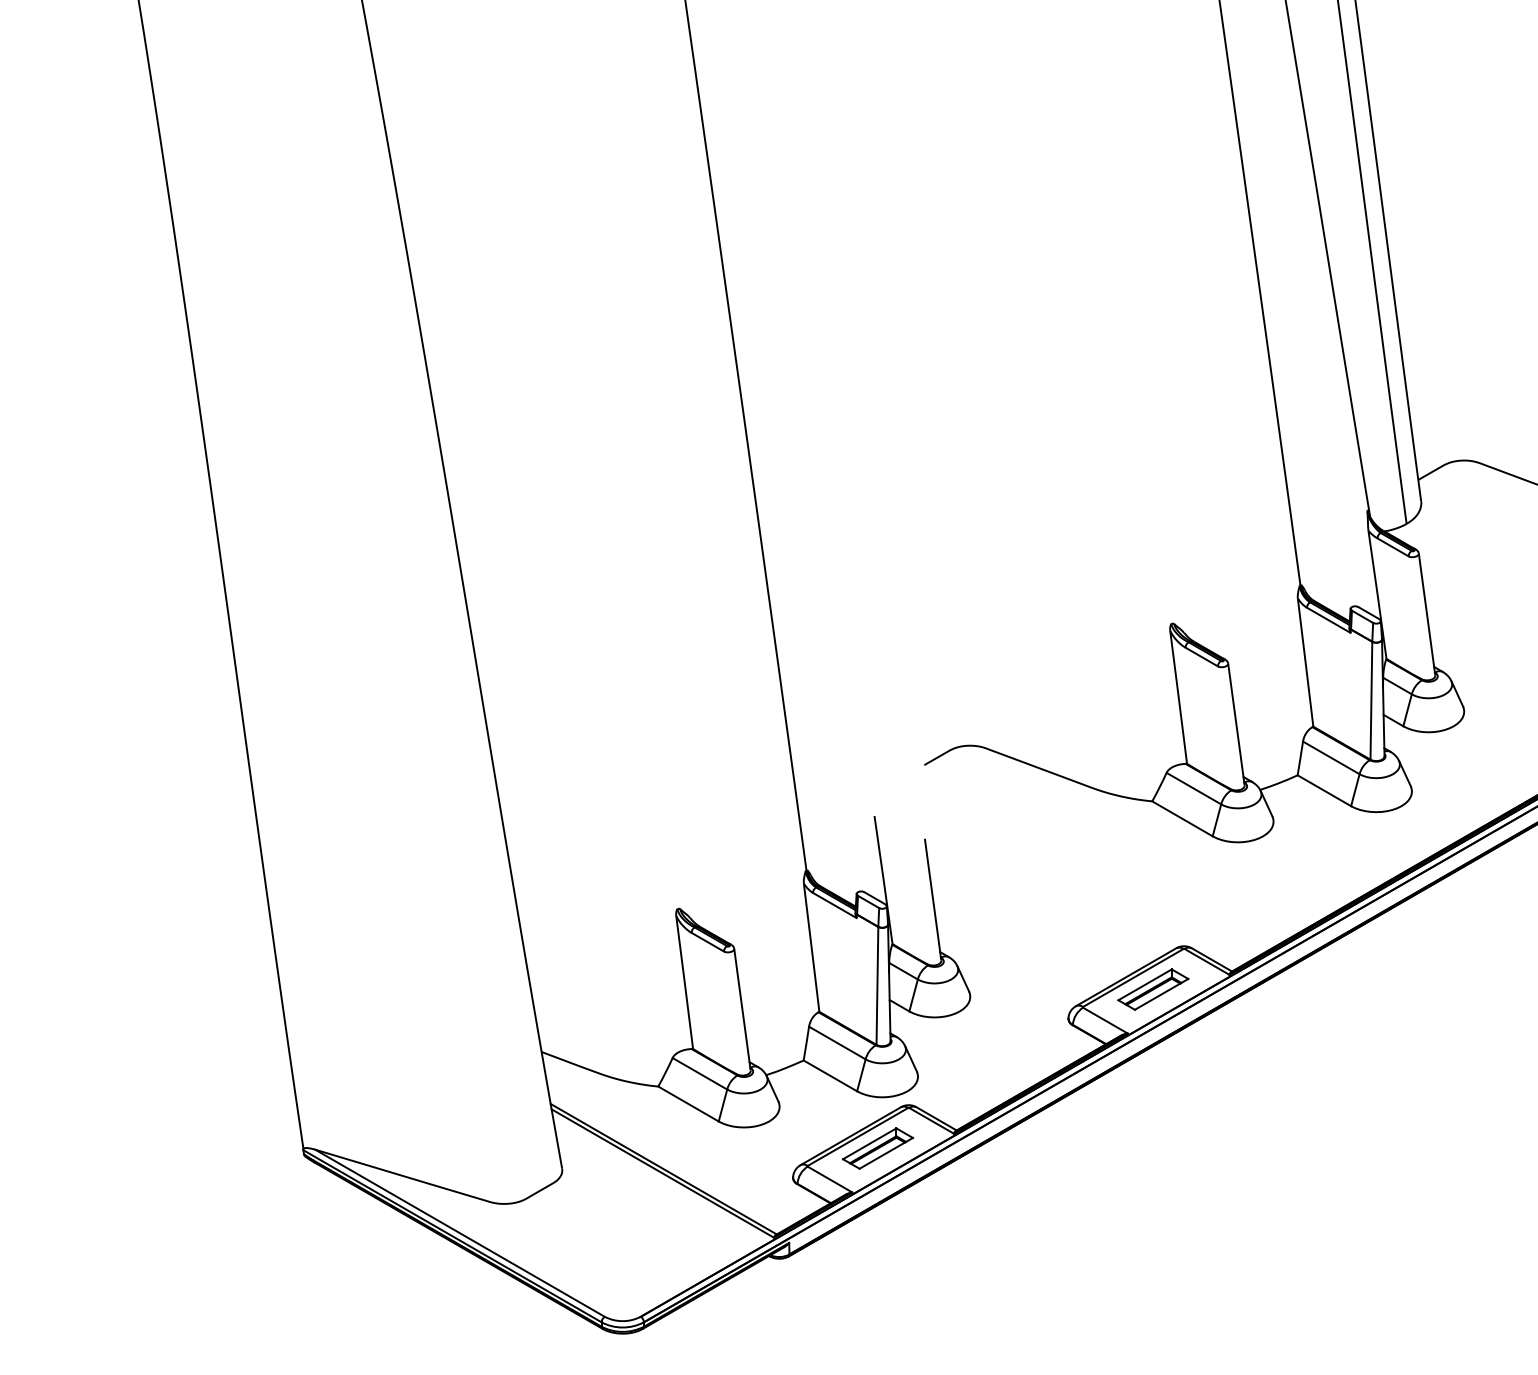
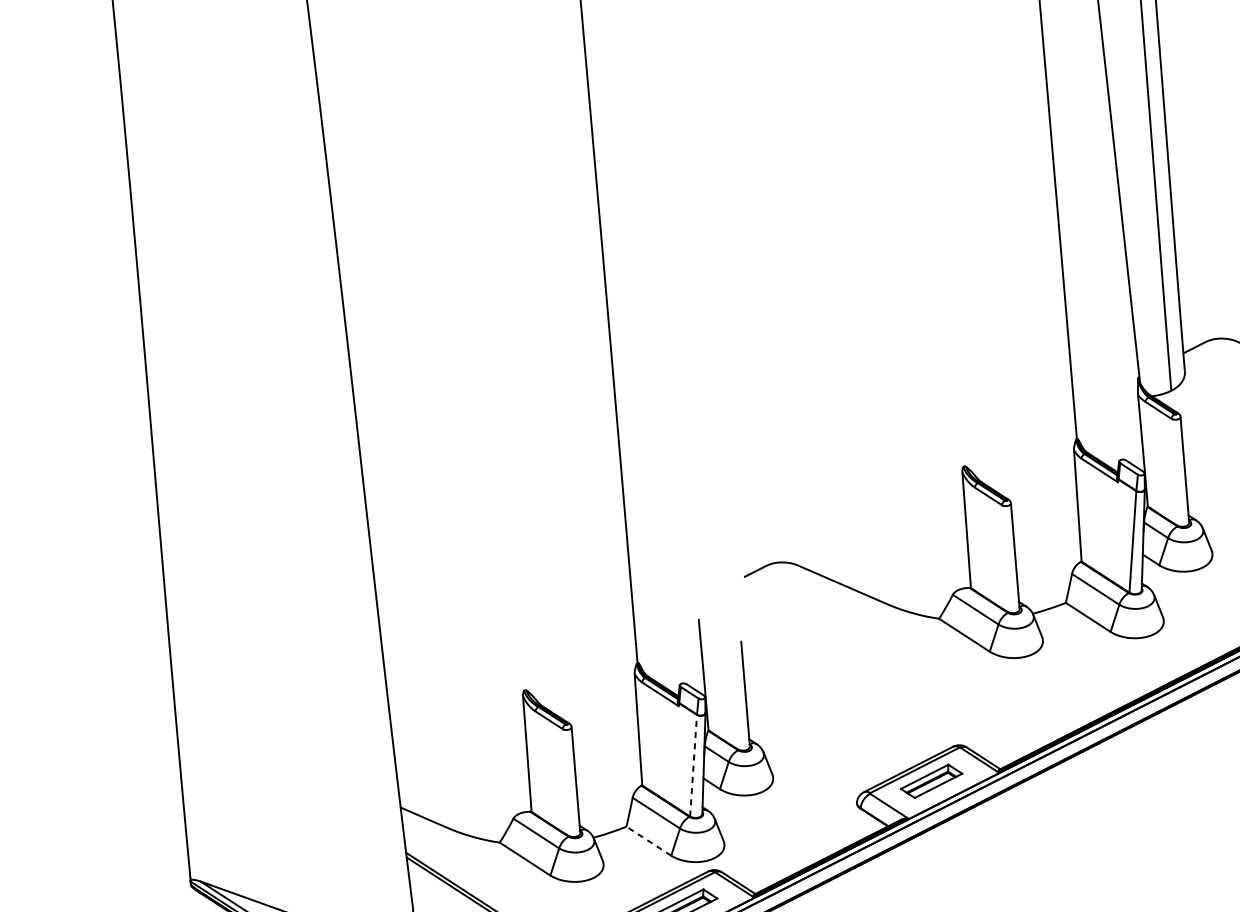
line: (877, 985) -> (693, 765), solid -> dashed
line: (830, 1075) -> (648, 840), solid -> dashed

